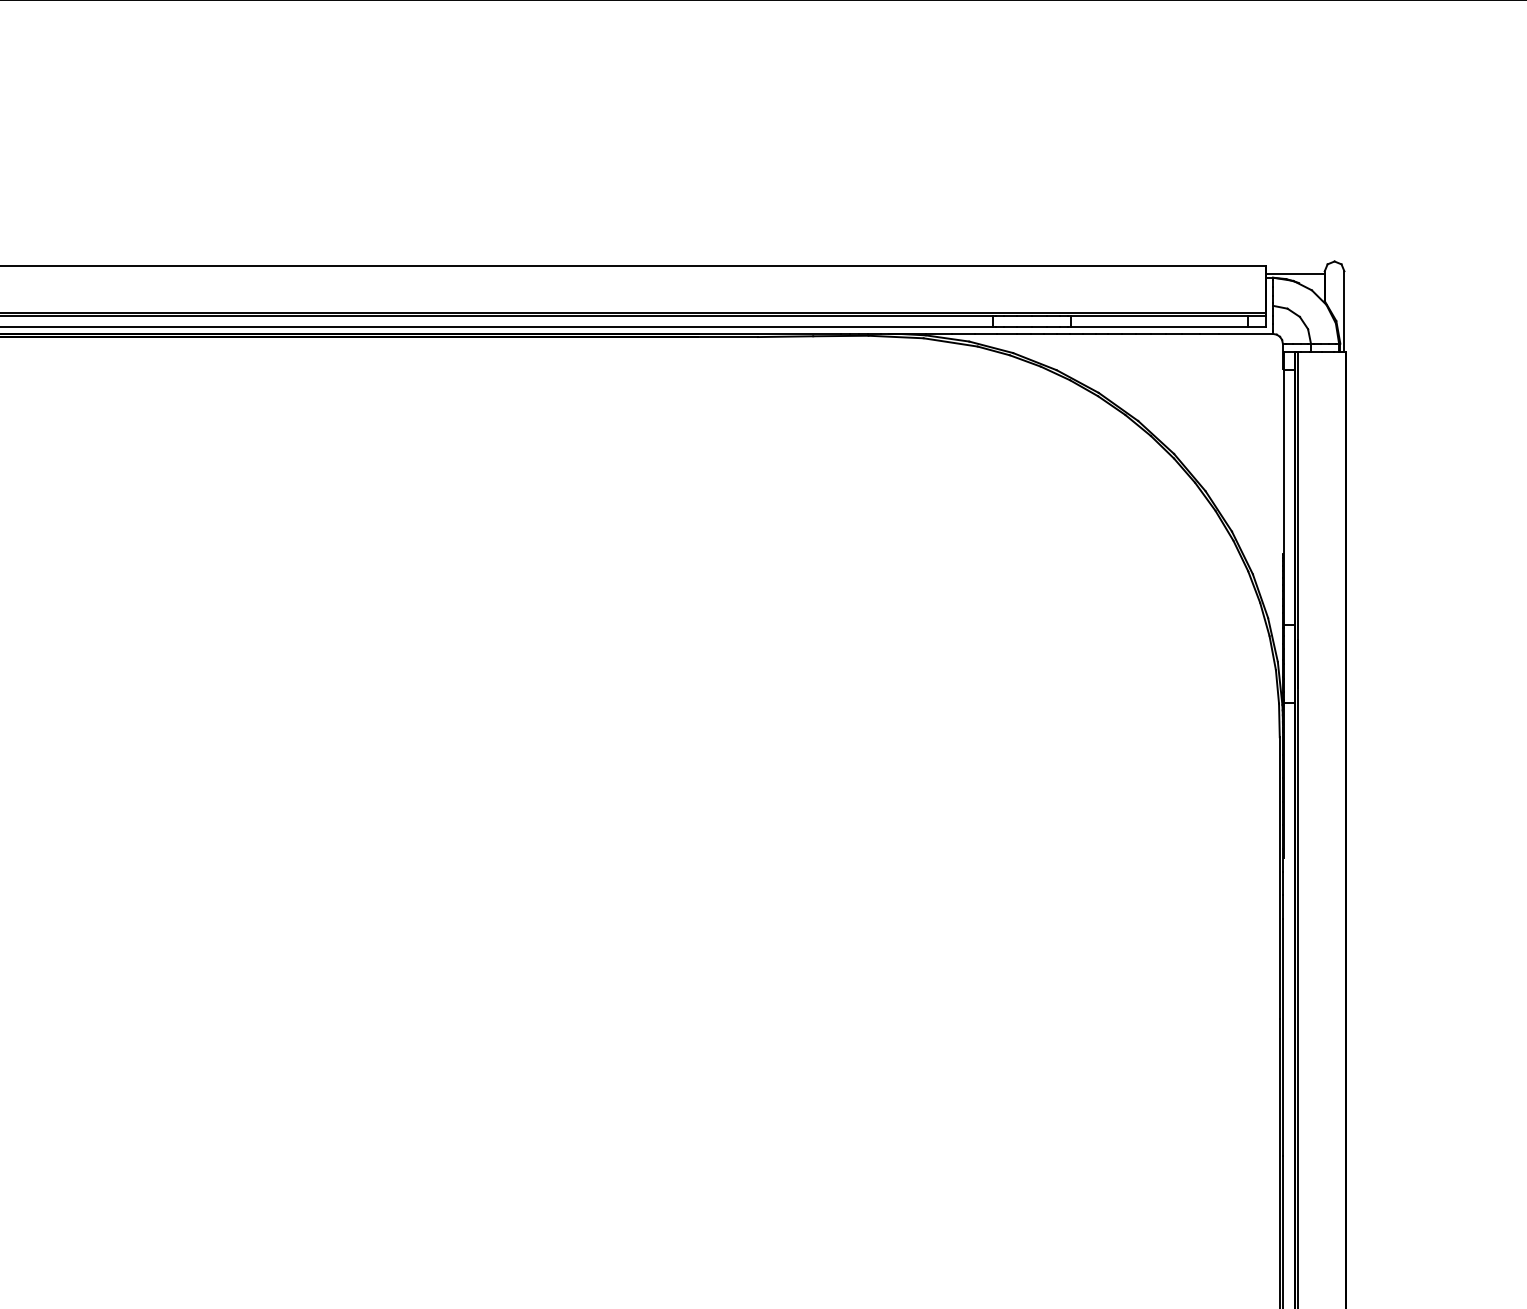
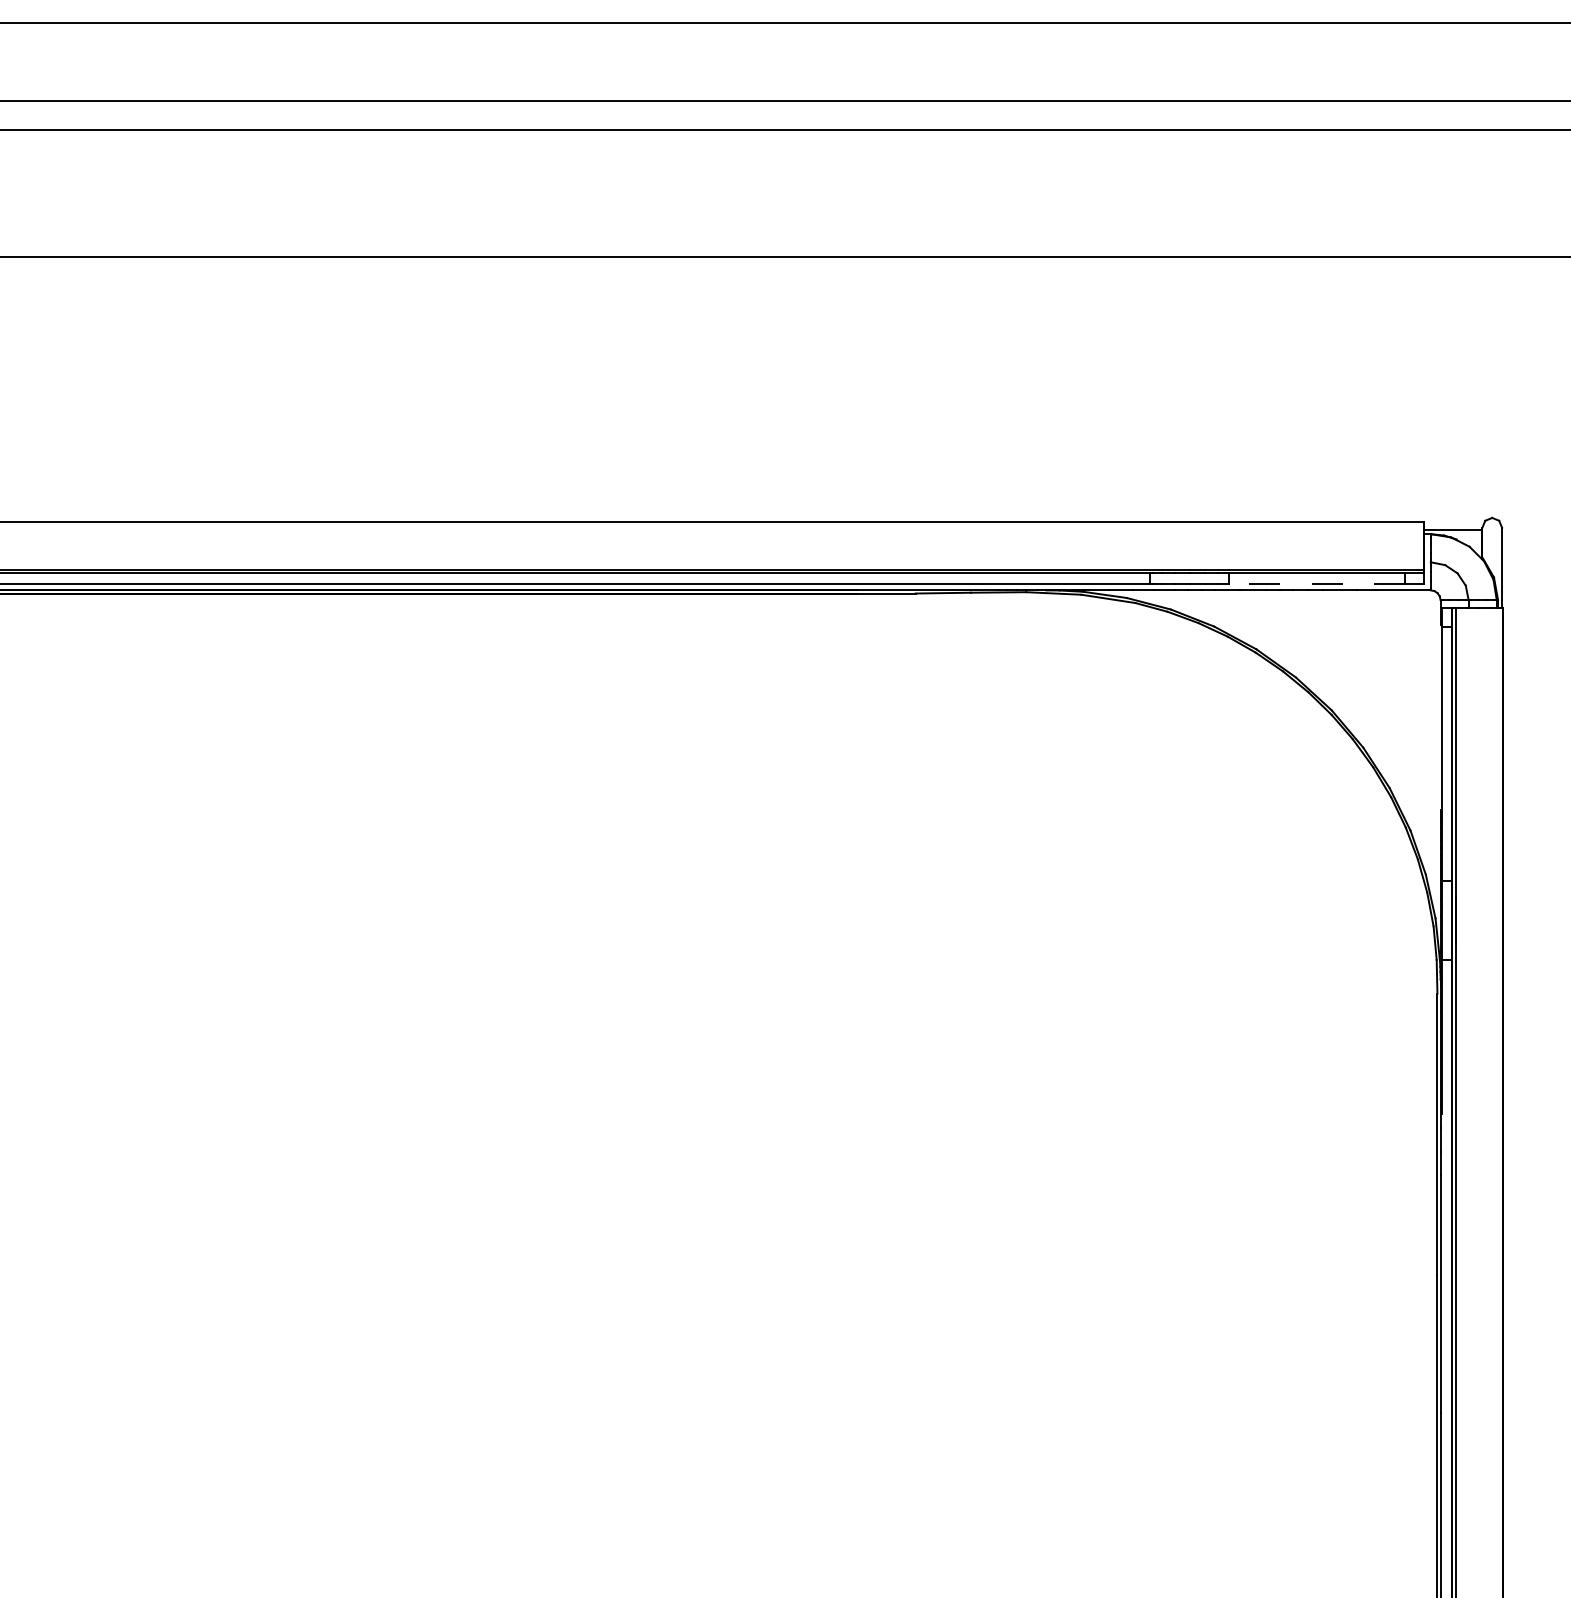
line: (1158, 327) -> (1316, 583), solid -> dashed

